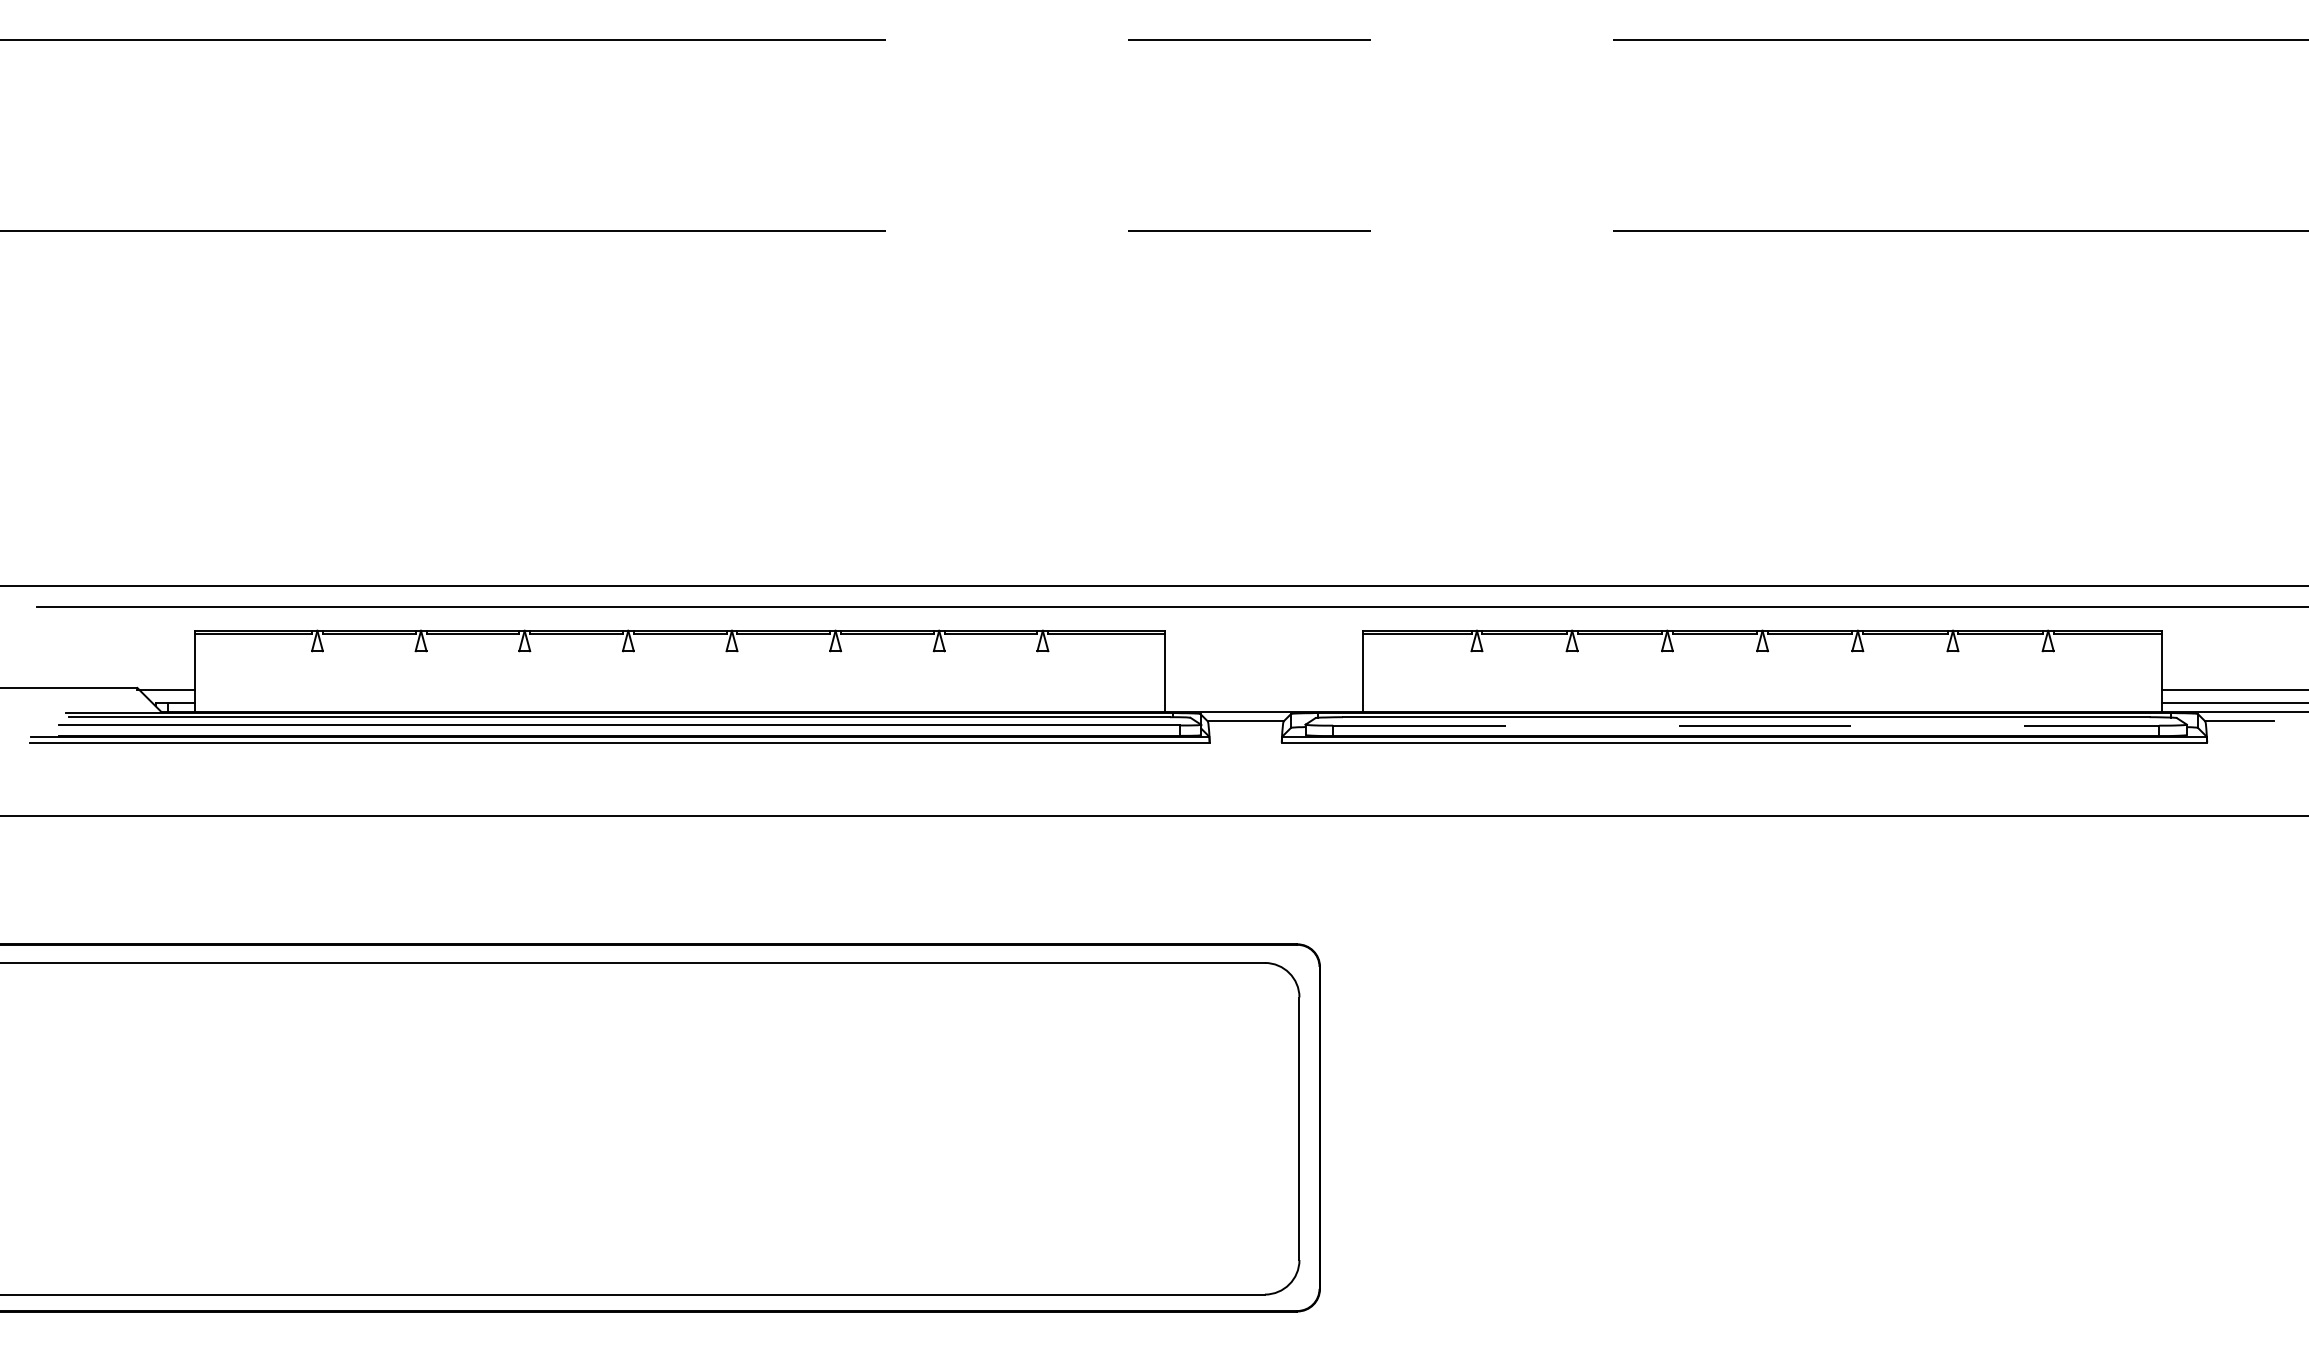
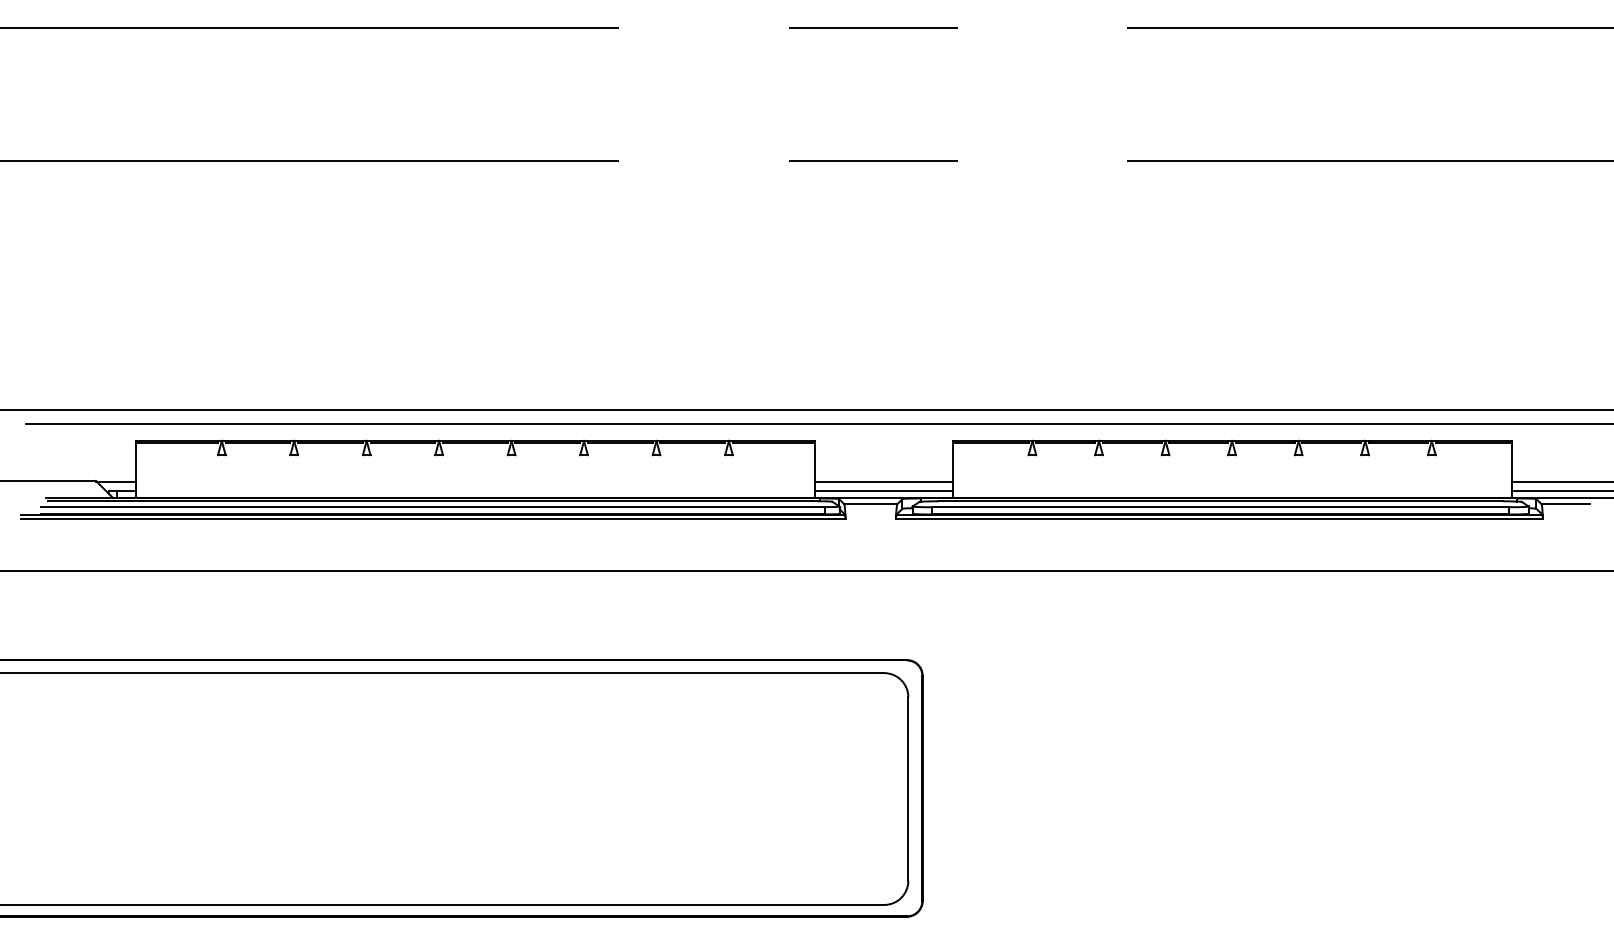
line: (1263, 690) -> (883, 482), added
line: (1263, 703) -> (883, 491), added
line: (1745, 726) -> (1220, 507), dashed -> solid

